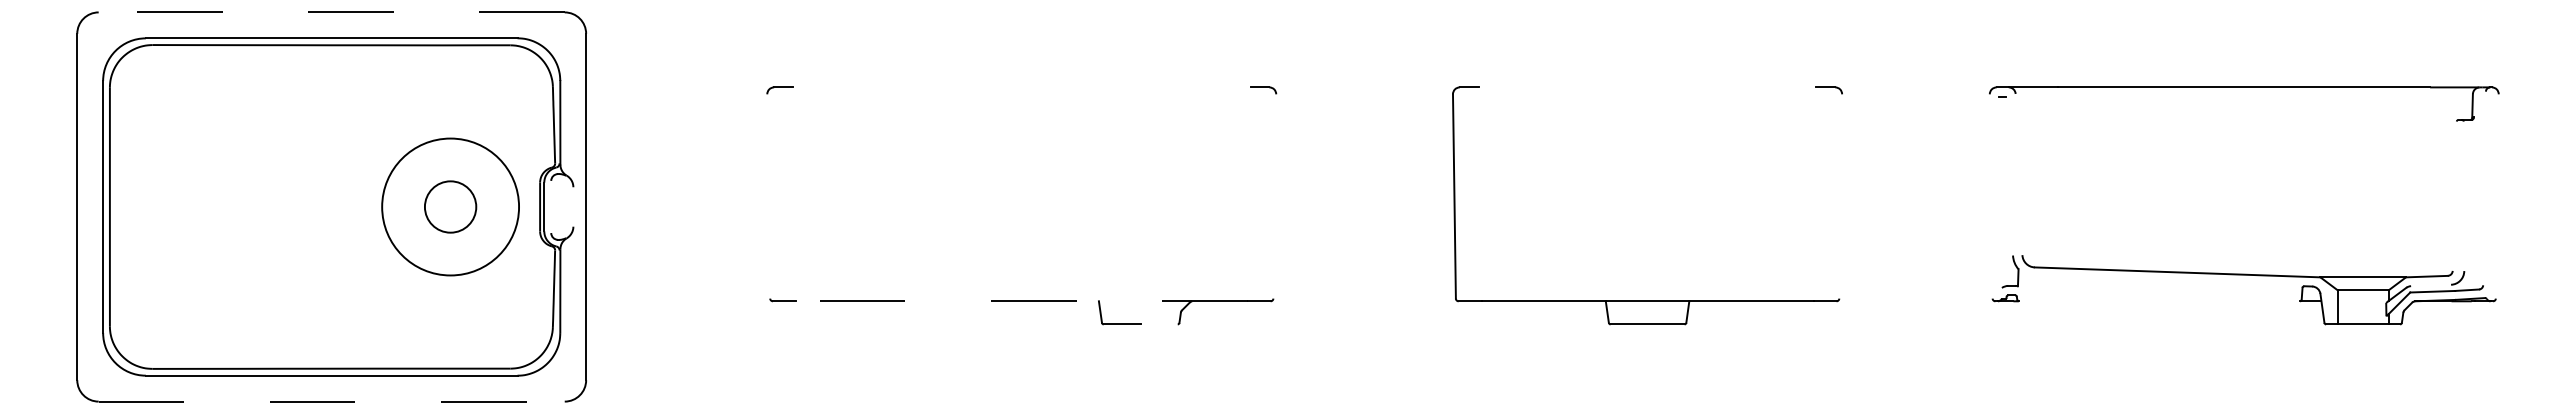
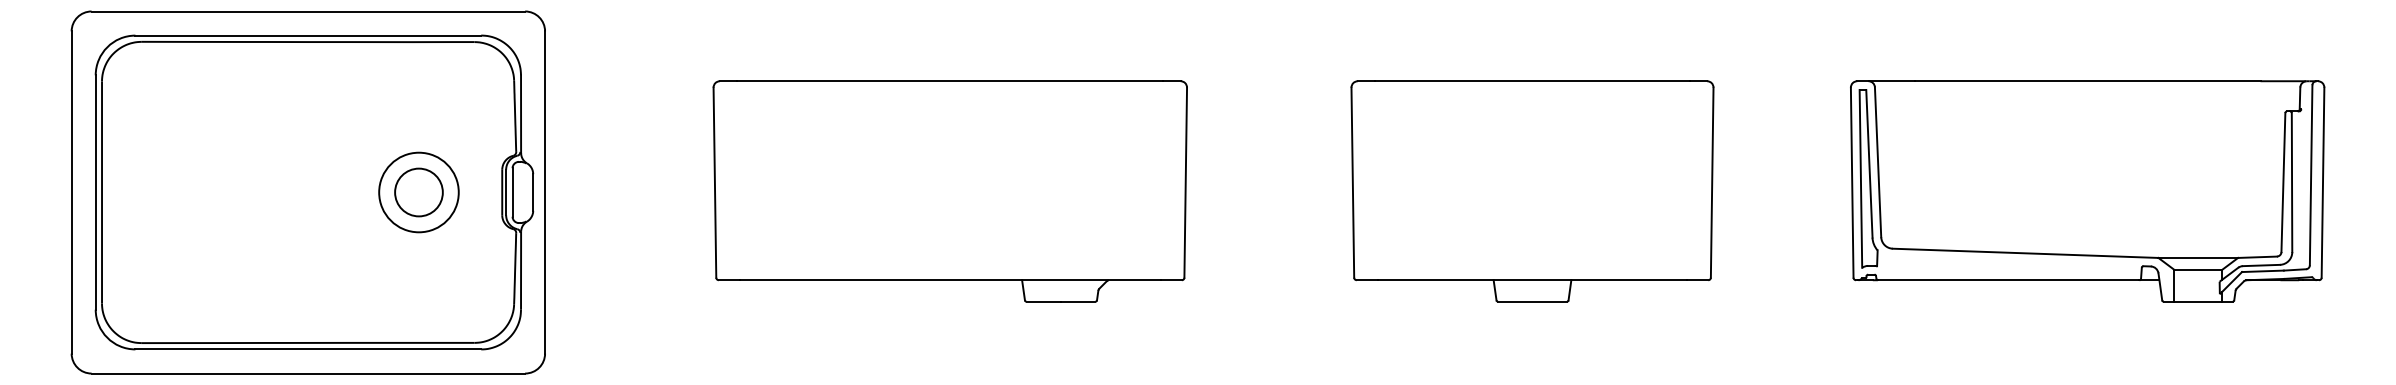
line: (331, 12) -> (308, 11), dashed -> solid
line: (1021, 87) -> (950, 81), added
line: (1647, 87) -> (1532, 81), added
line: (2018, 174) -> (1877, 162), added
line: (2009, 175) -> (1869, 163), added
line: (2484, 188) -> (2311, 175), added
line: (2000, 191) -> (1860, 178), added
line: (2454, 195) -> (2283, 181), added
line: (768, 196) -> (714, 182), added
line: (1274, 196) -> (1185, 182), added
line: (1840, 196) -> (1711, 182), added
line: (1990, 196) -> (1851, 182), added
line: (2463, 196) -> (2291, 182), added
line: (2496, 196) -> (2322, 182), added
circle: (450, 206) -> (418, 192), size x0.62
line: (551, 206) -> (512, 192), added
line: (573, 206) -> (533, 192), added
line: (2431, 285) -> (2261, 265), added
line: (1021, 301) -> (950, 280), dashed -> solid
line: (2158, 301) -> (2007, 280), added
line: (1158, 324) -> (1077, 301), added
line: (332, 401) -> (309, 373), dashed -> solid

